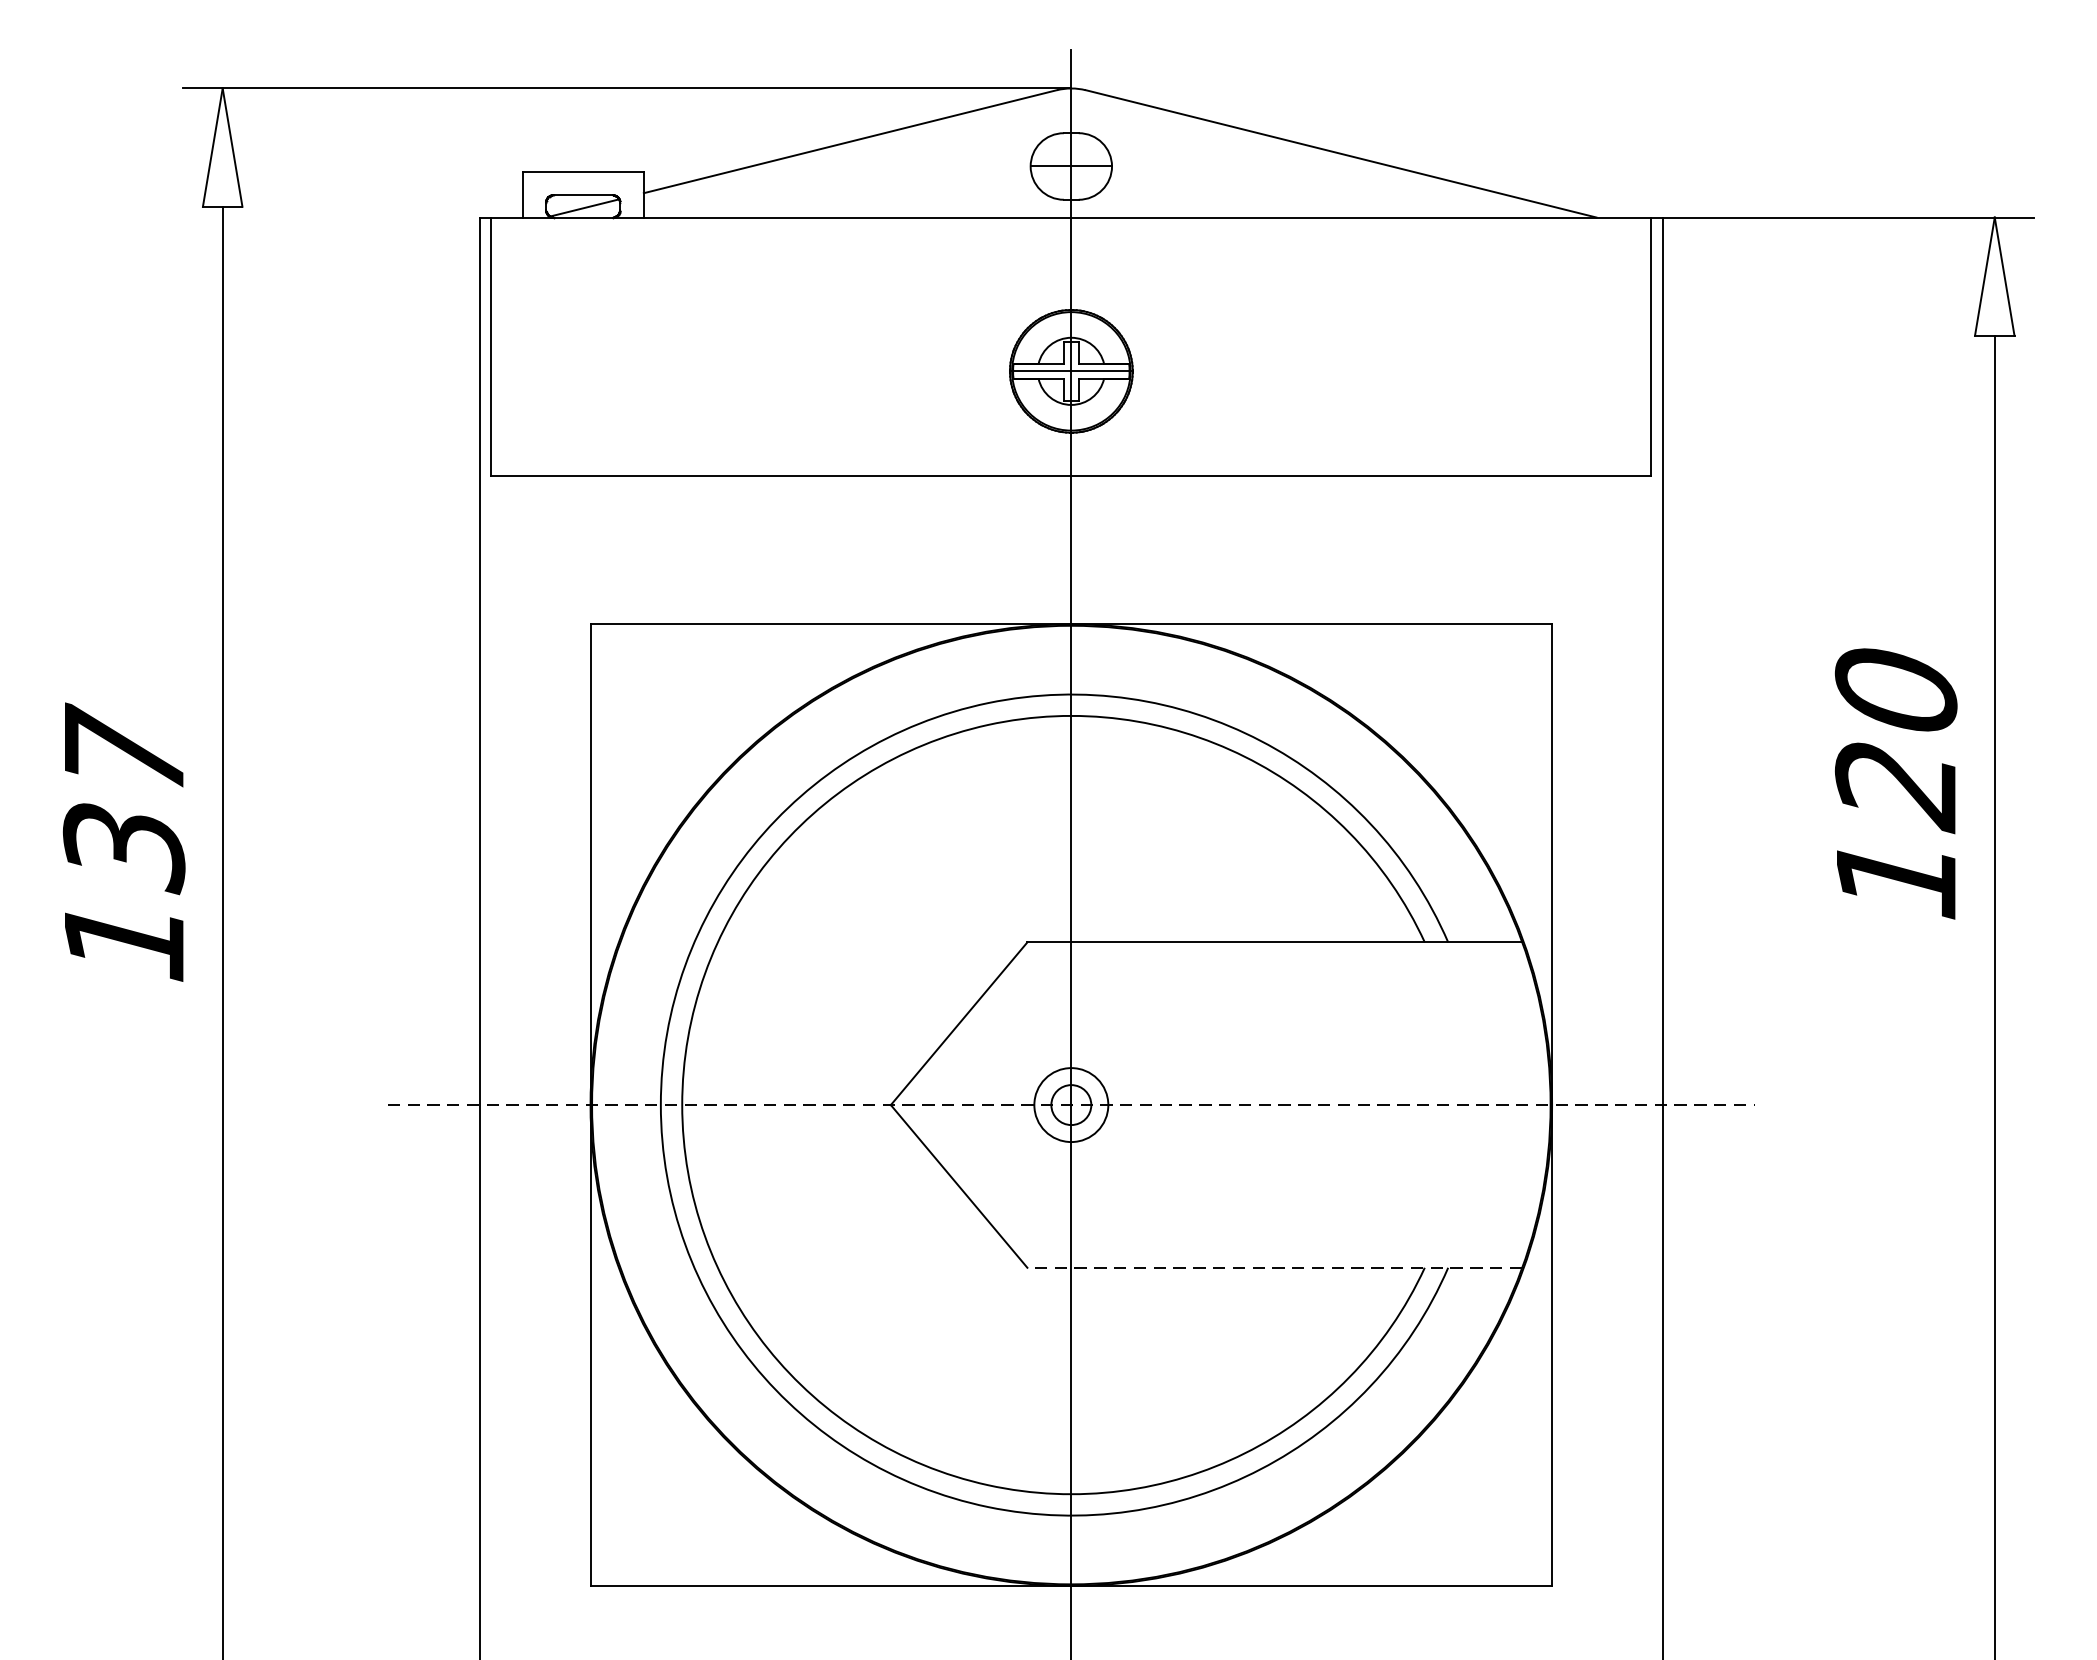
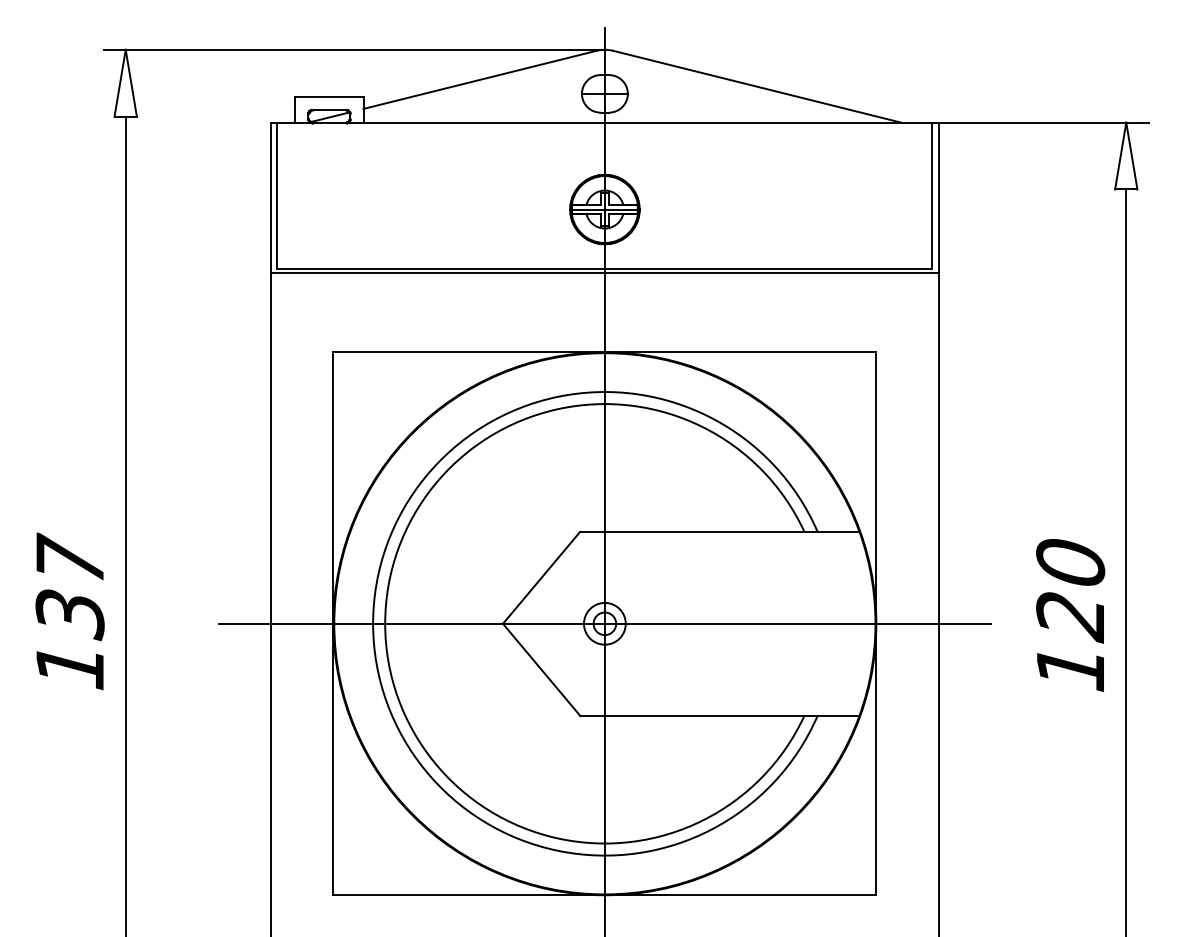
line: (1070, 484) -> (604, 273), added
text: (1895, 783) -> (1070, 615), moved
text: (123, 842) -> (69, 611), moved
line: (1070, 1104) -> (604, 623), dashed -> solid
line: (1274, 1267) -> (719, 715), dashed -> solid

